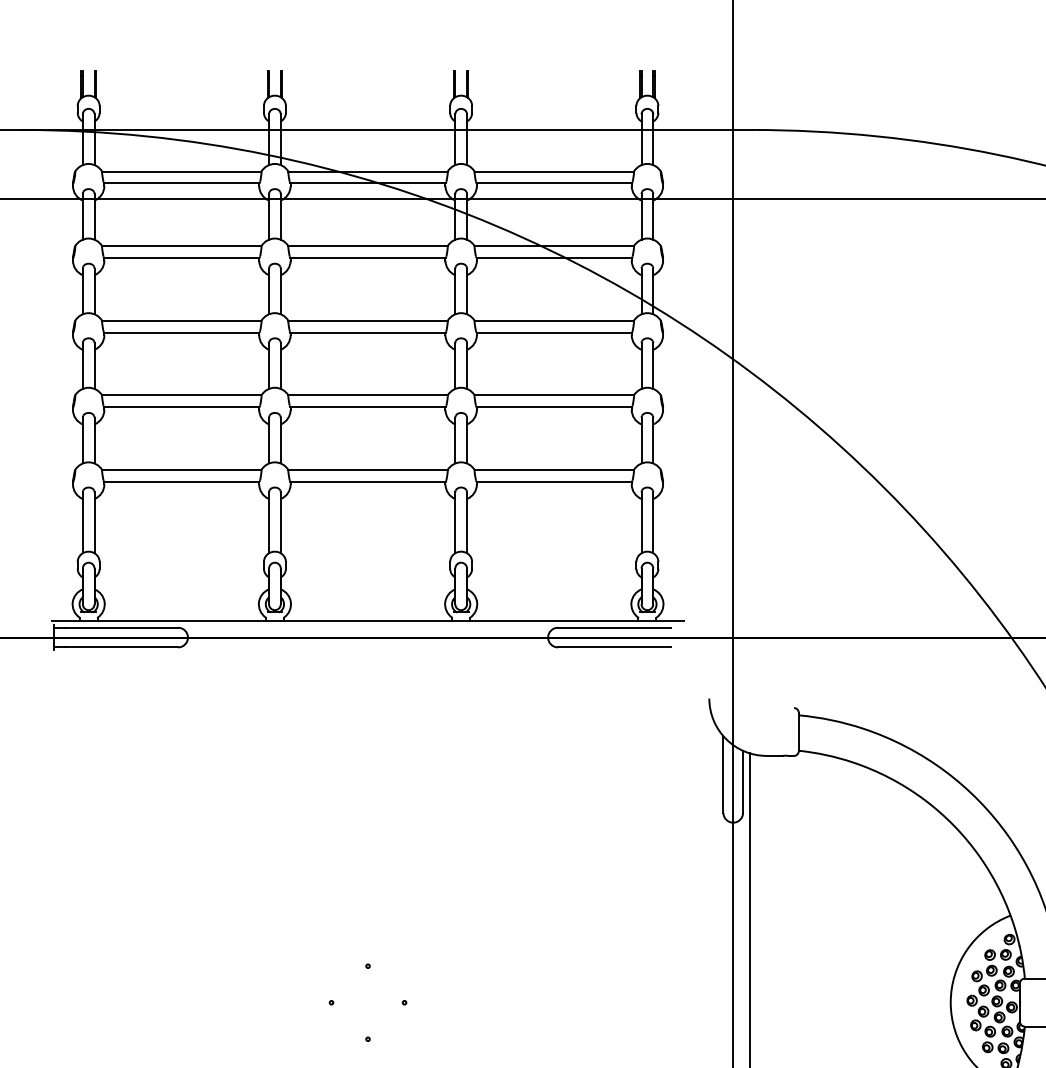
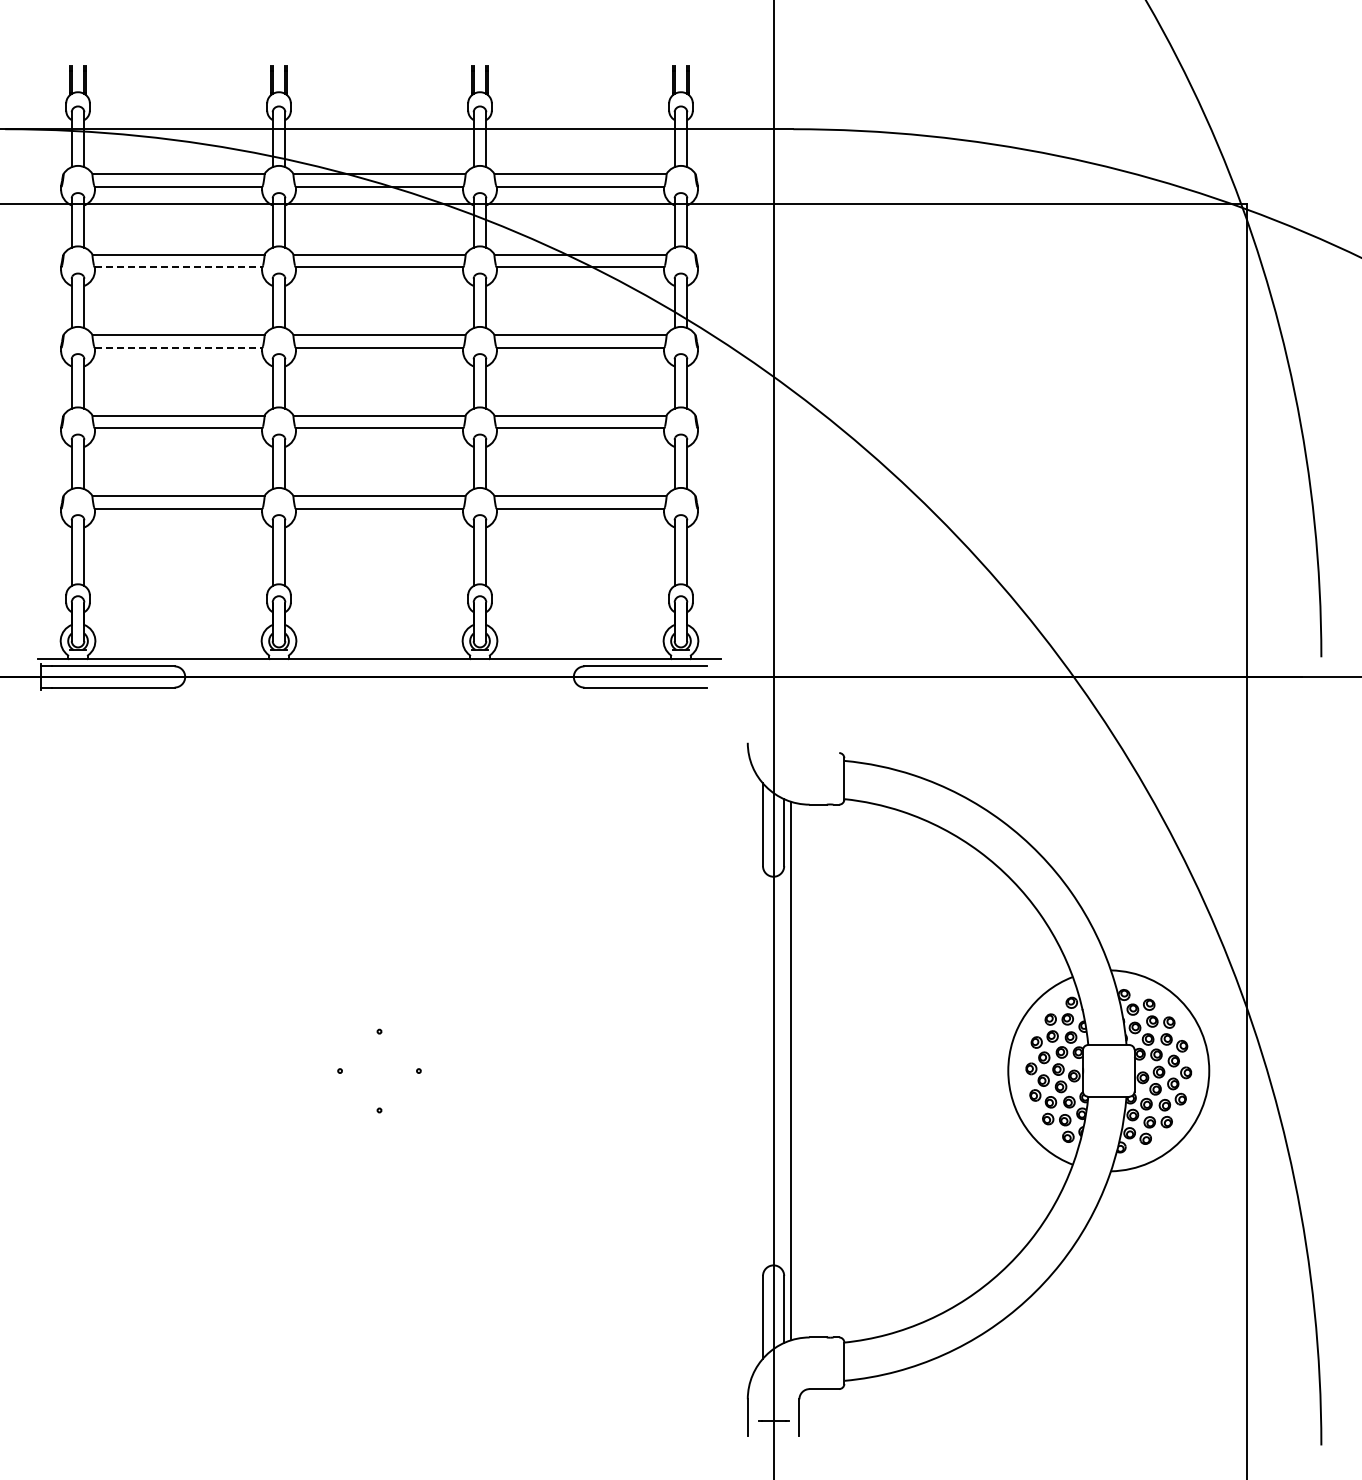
line: (181, 258) -> (178, 267), solid -> dashed
line: (181, 332) -> (178, 347), solid -> dashed

